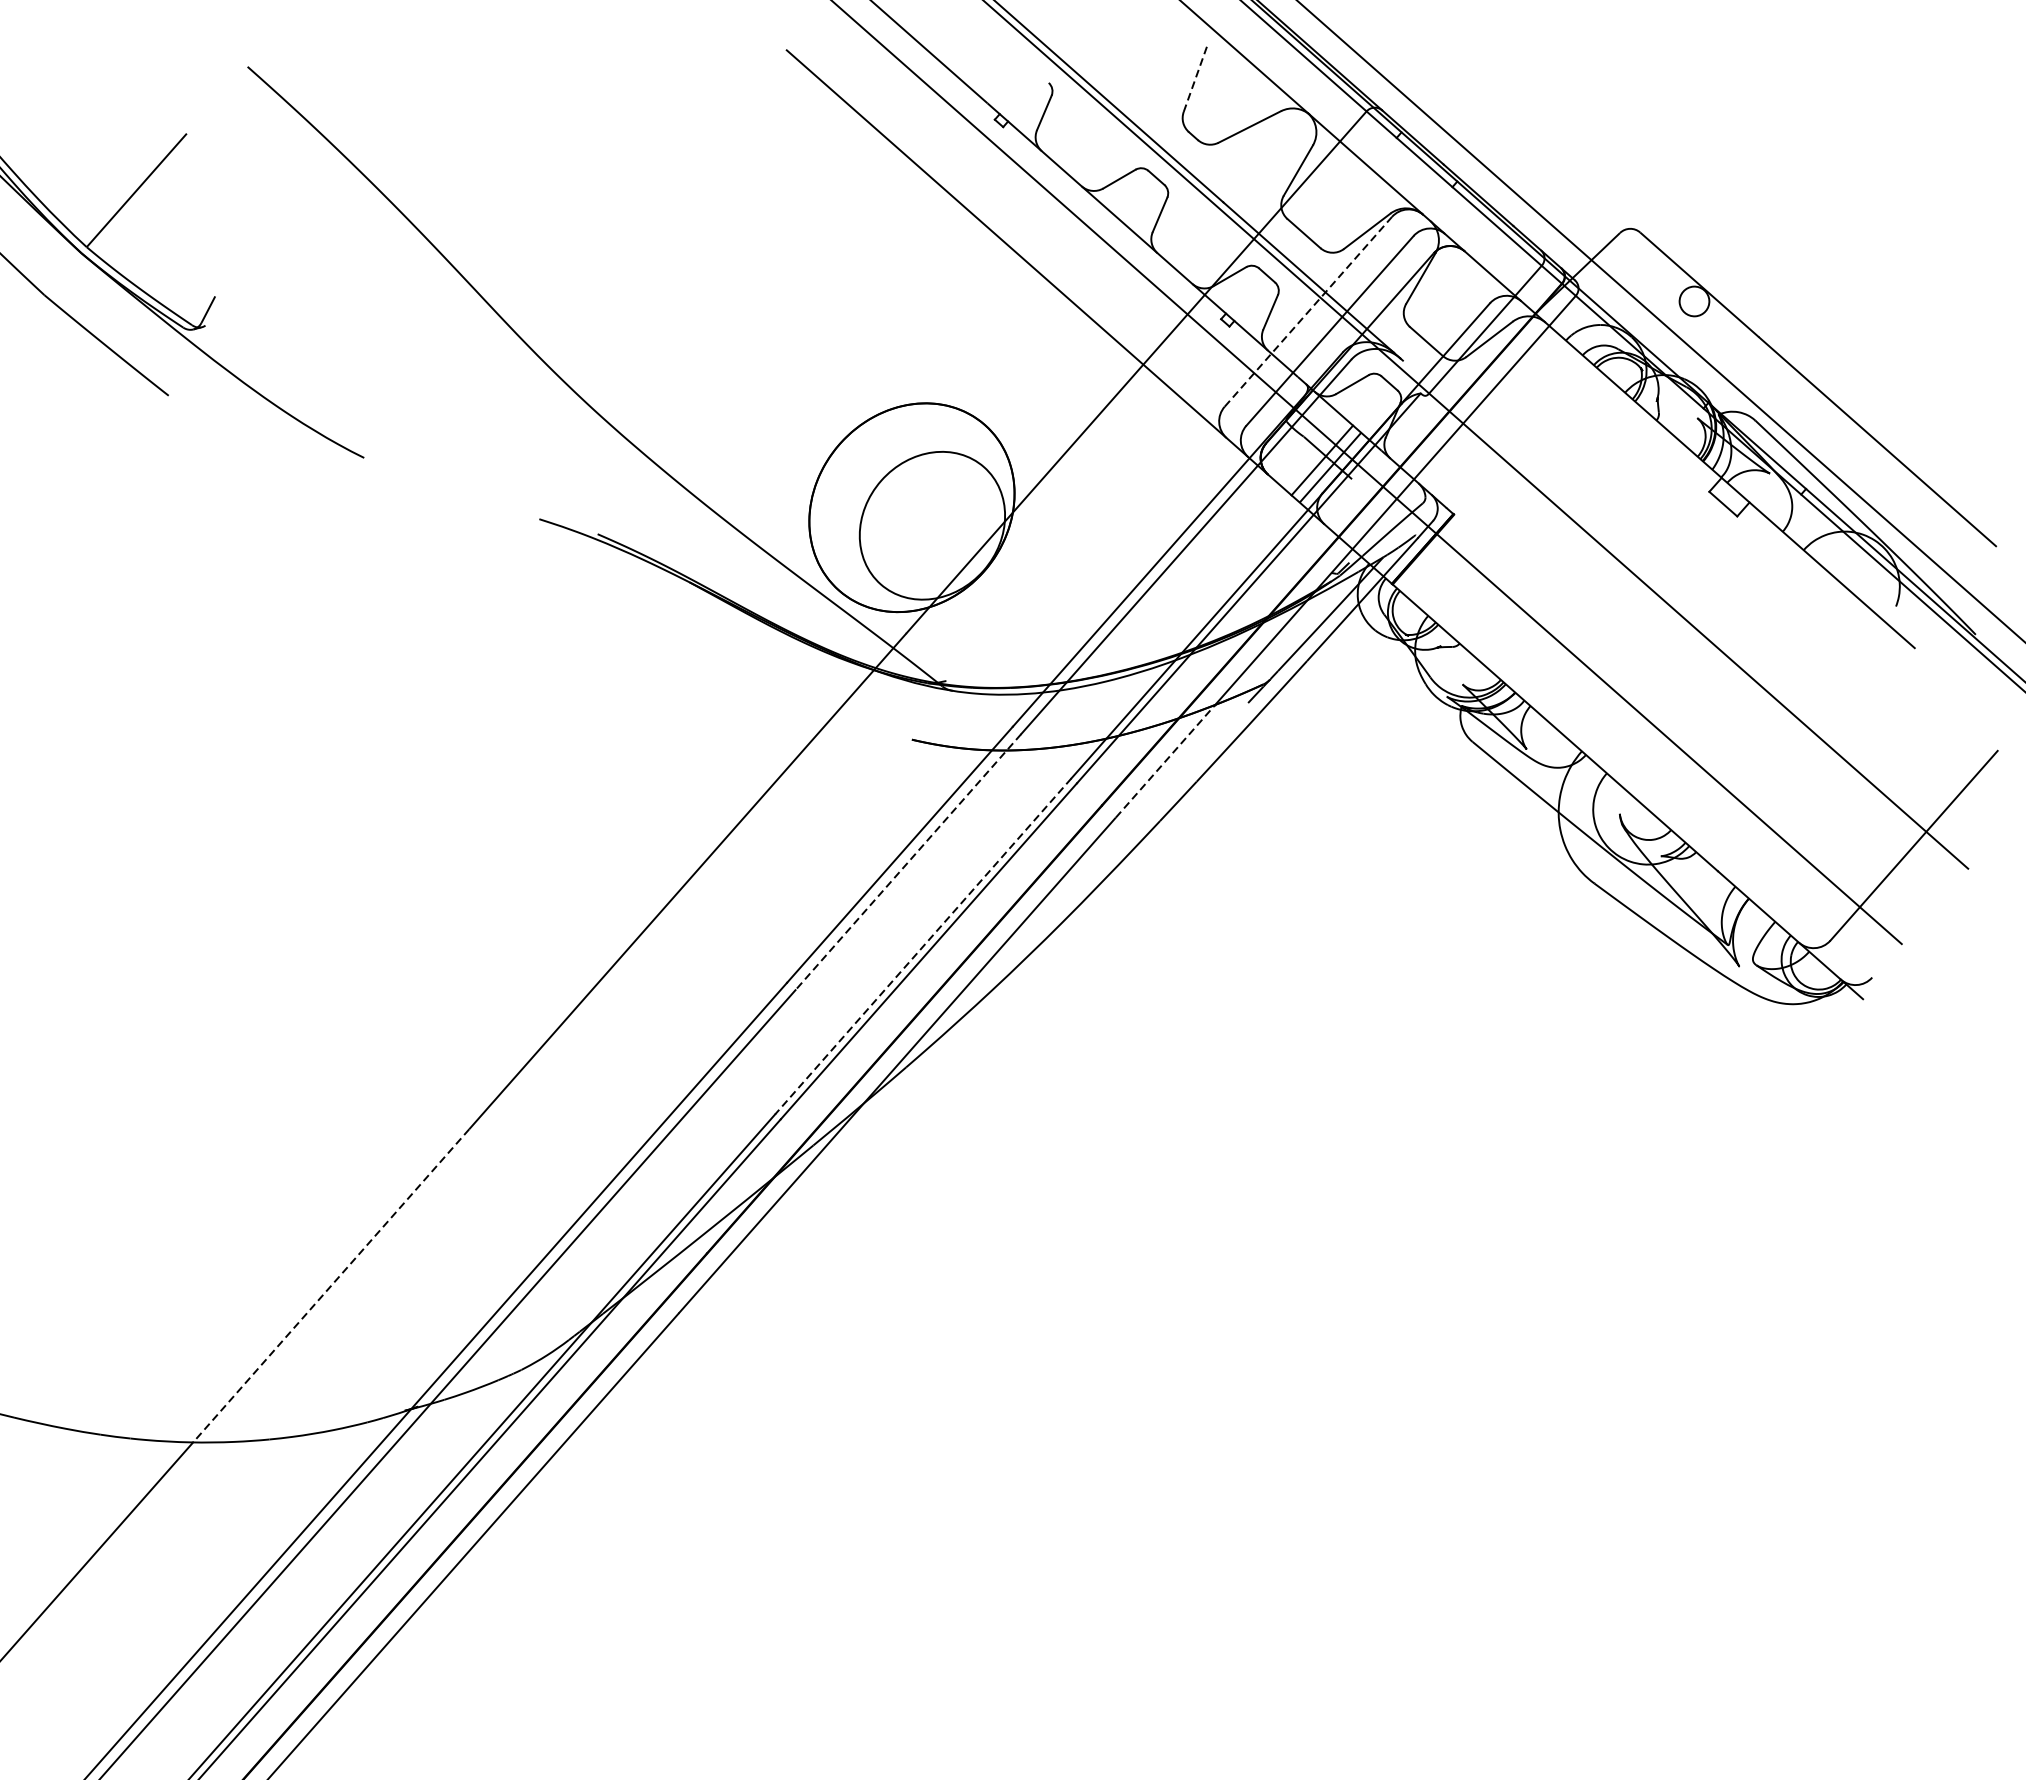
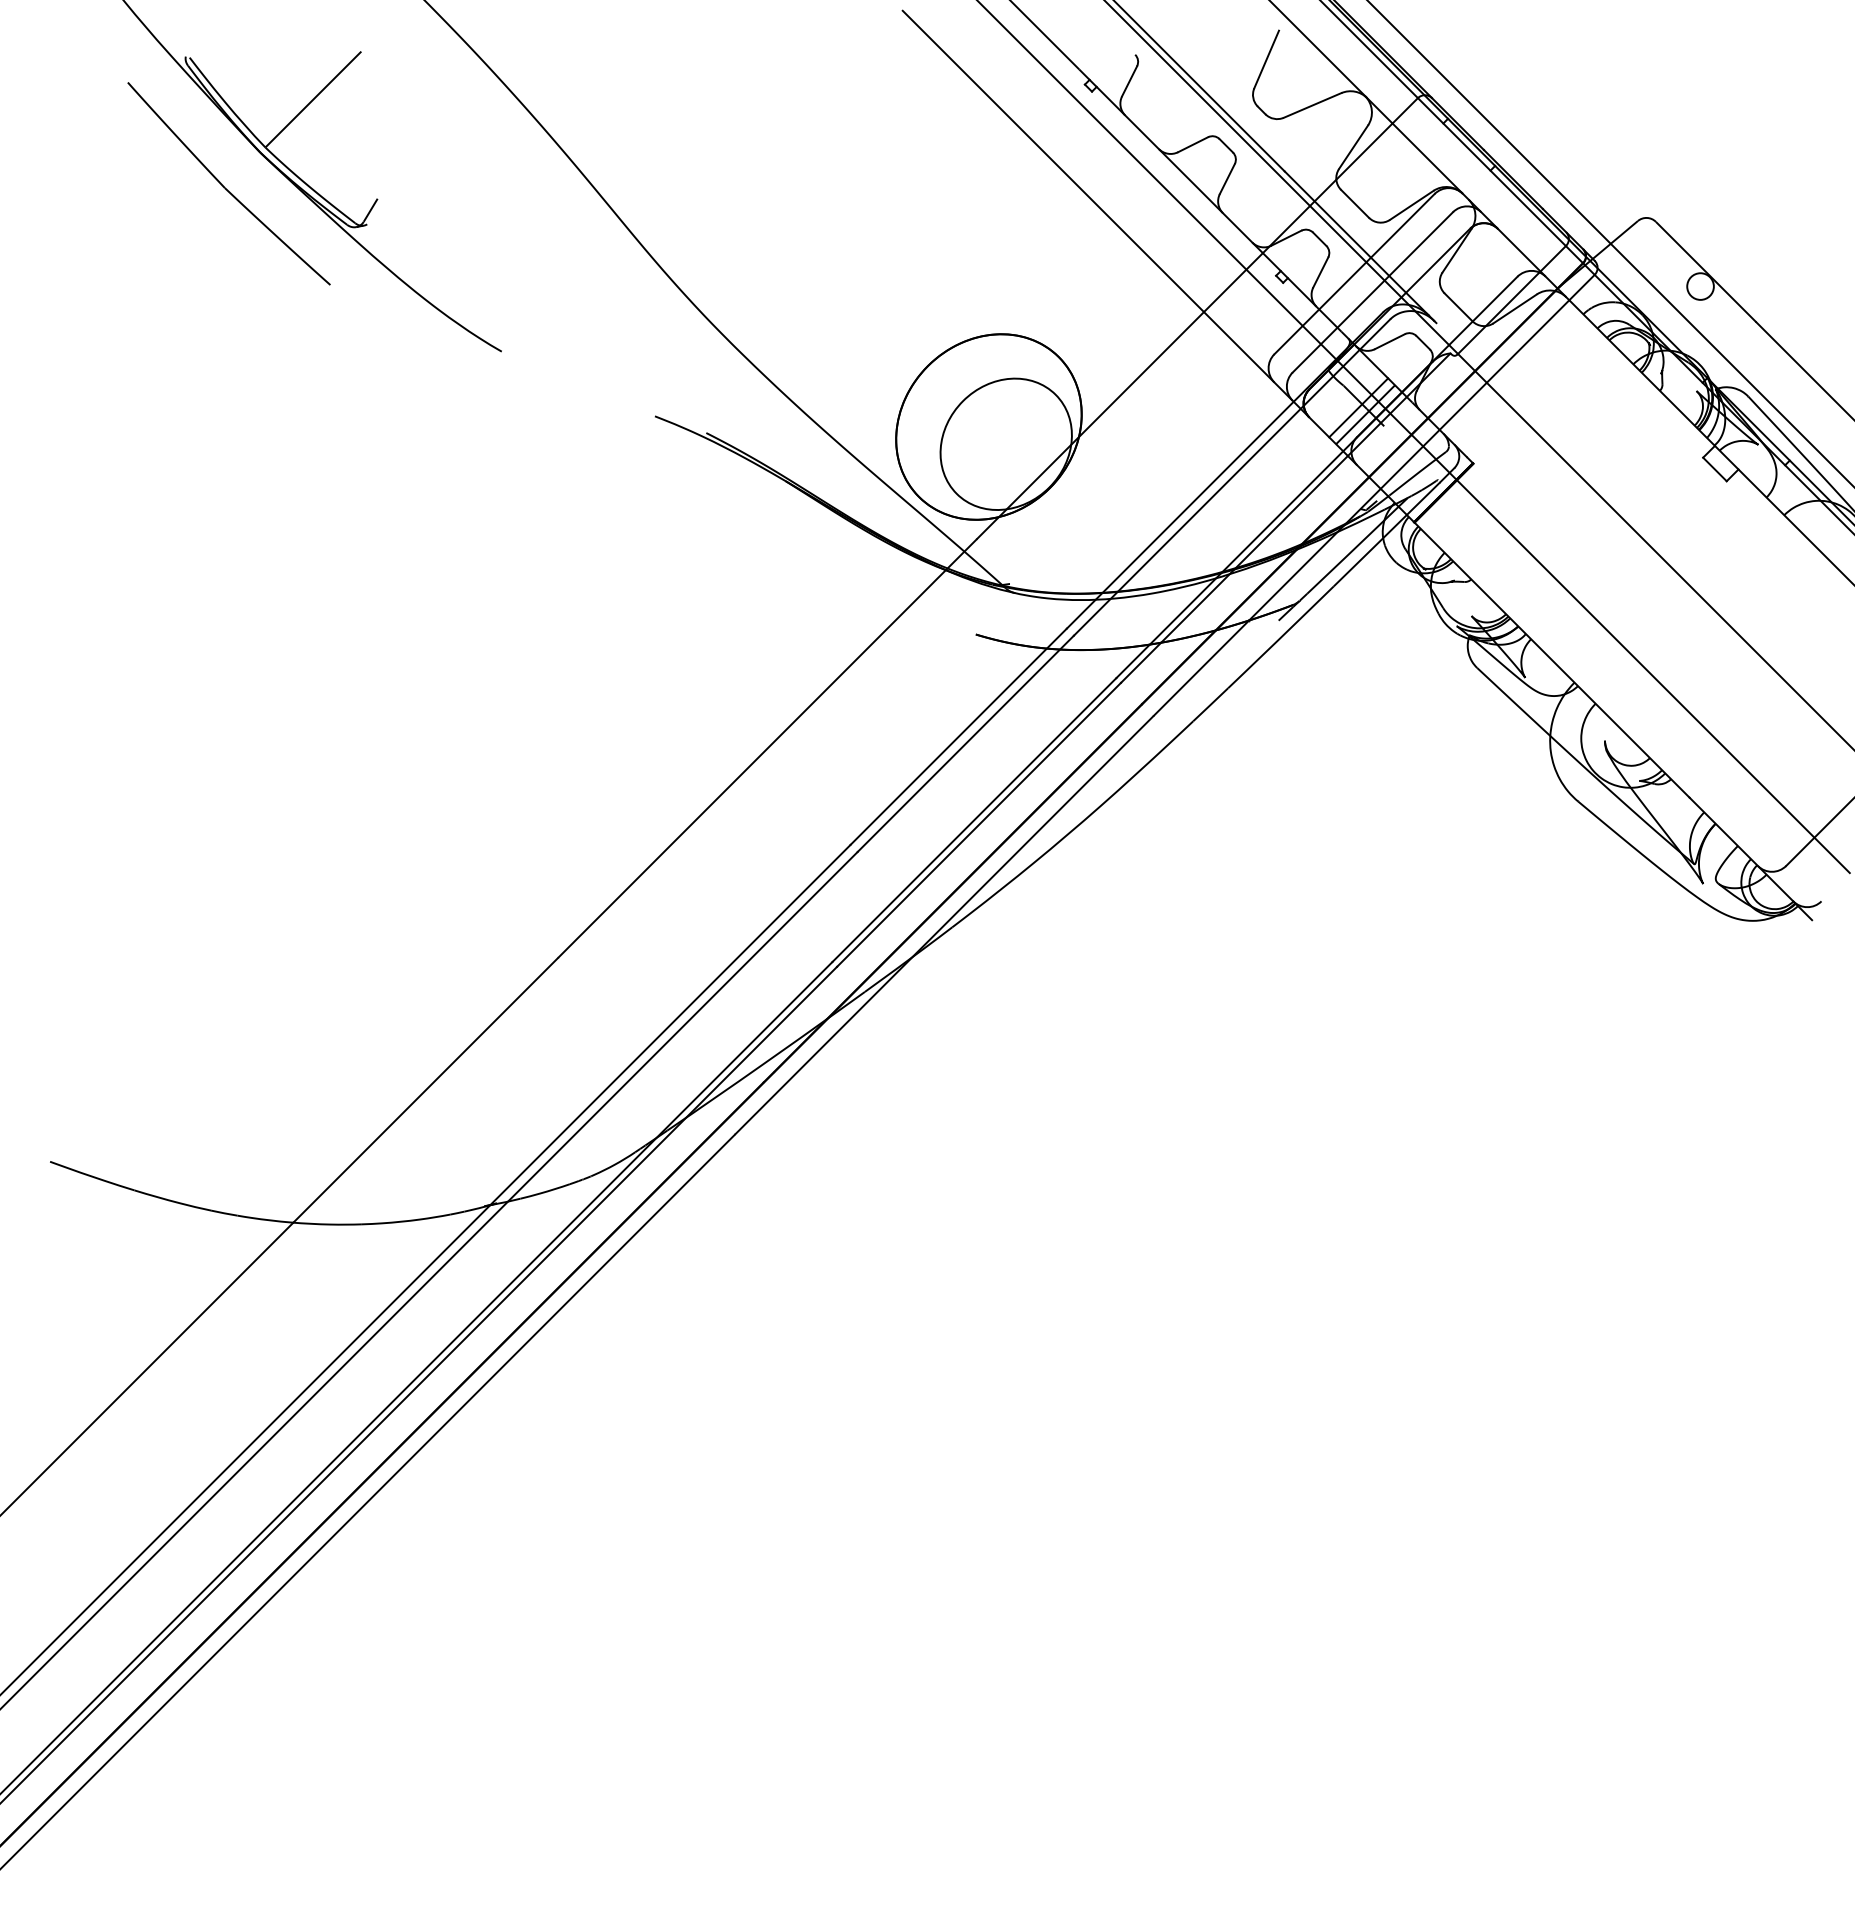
line: (1195, 79) -> (1266, 59), dashed -> solid
line: (1308, 311) -> (1354, 273), dashed -> solid
line: (1165, 760) -> (1201, 667), dashed -> solid
line: (908, 861) -> (965, 743), dashed -> solid
line: (923, 946) -> (974, 820), dashed -> solid
line: (331, 1285) -> (425, 1090), dashed -> solid

